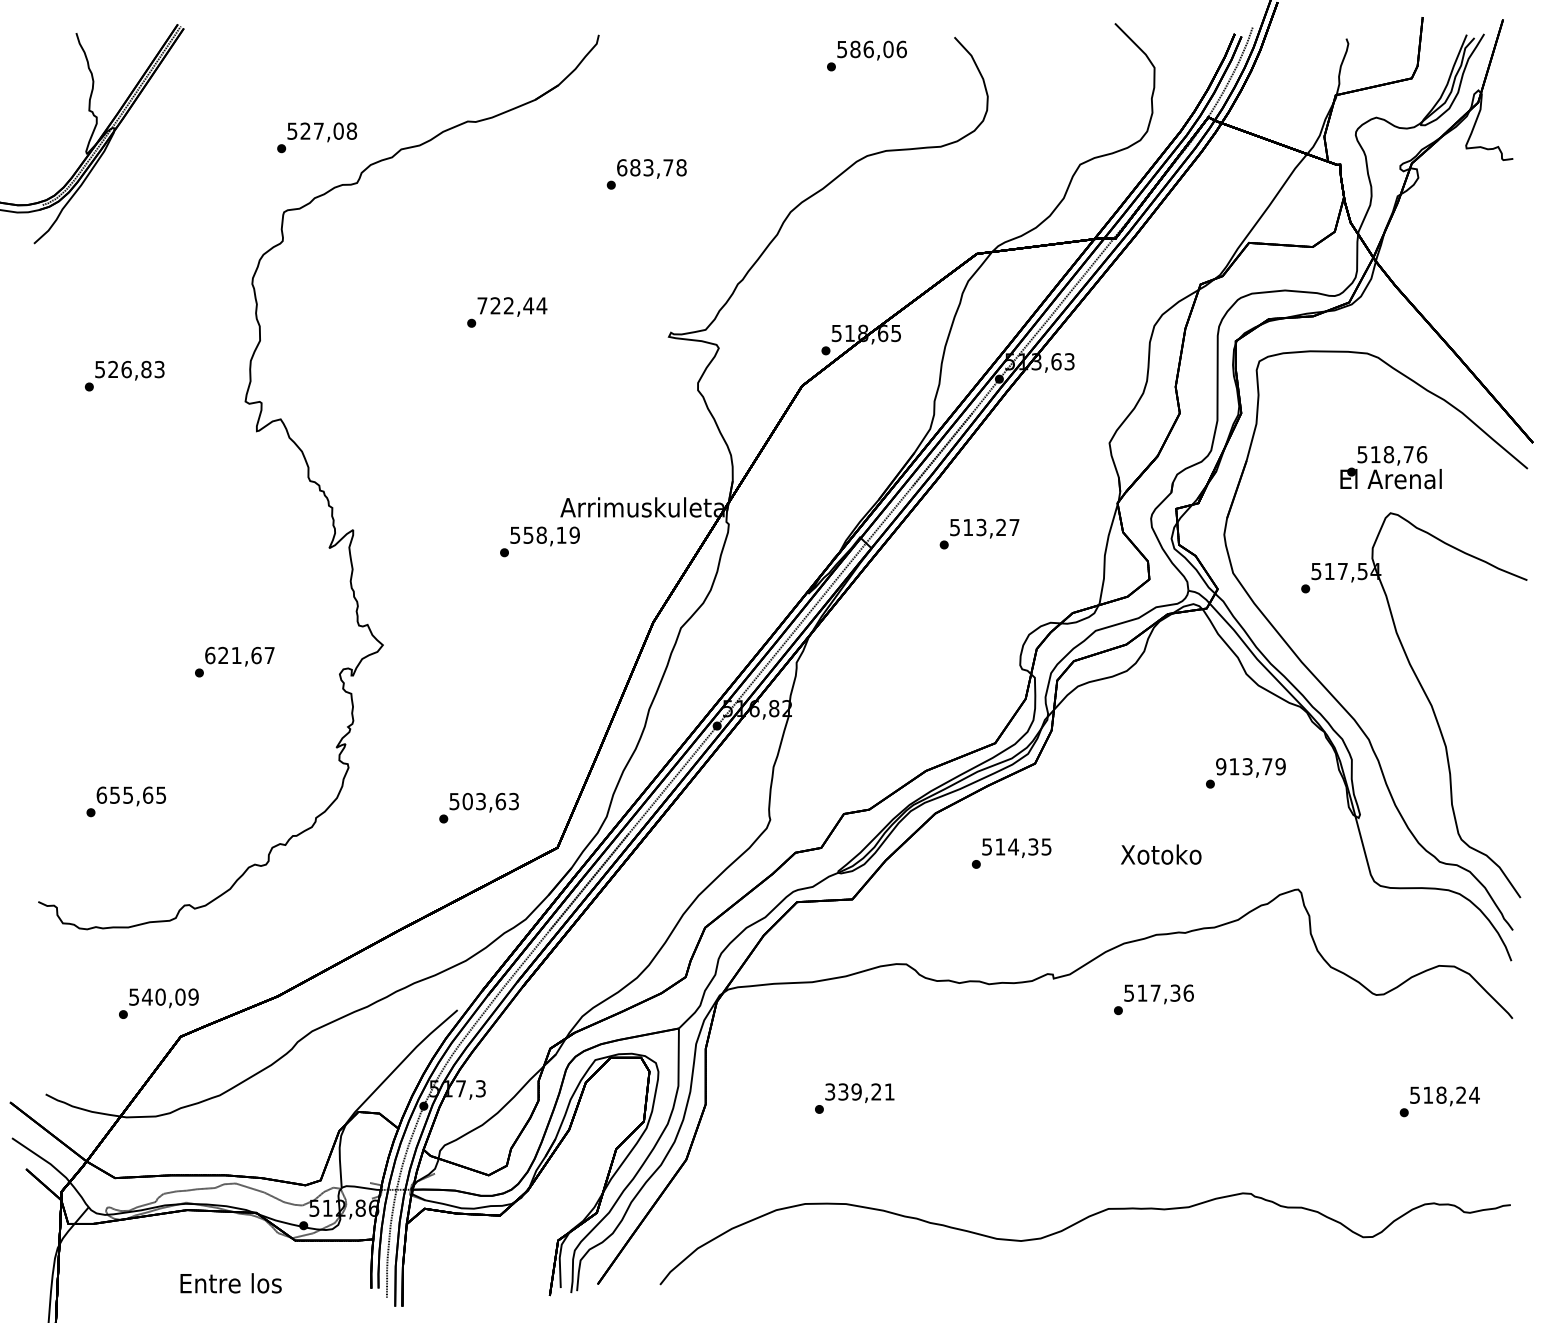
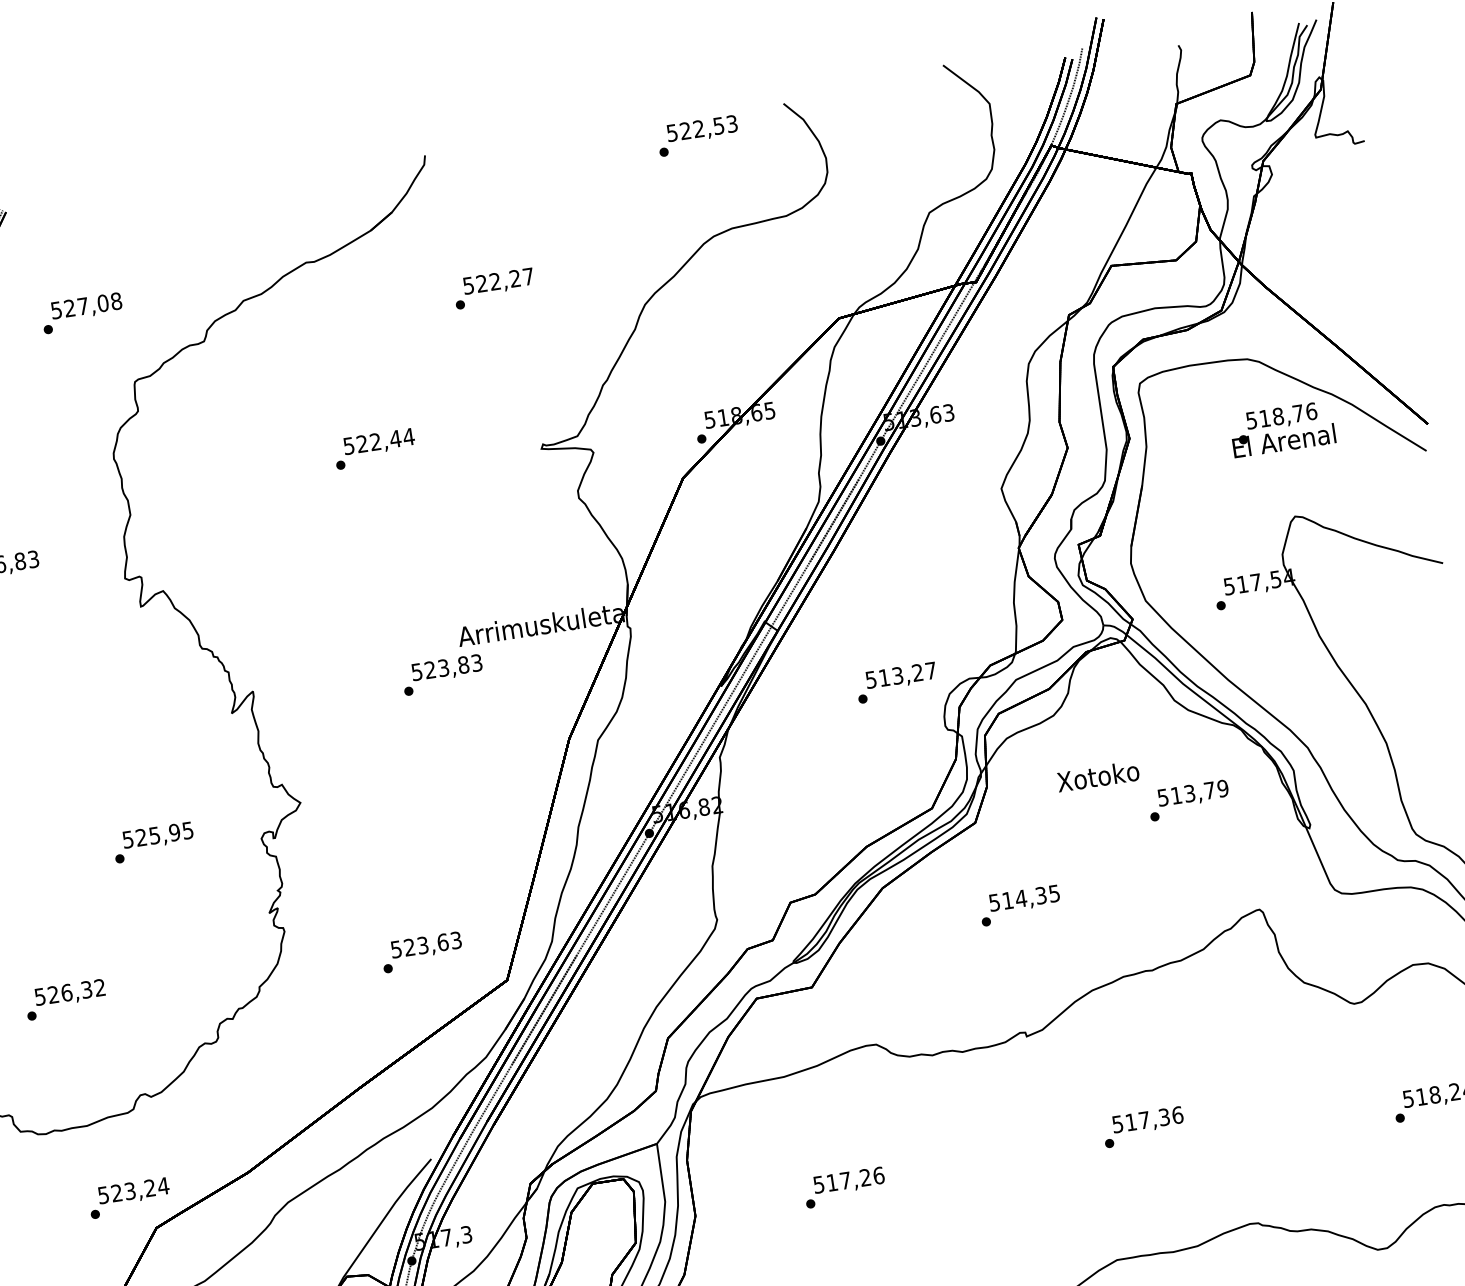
text: (878, 49) -> (708, 127), 586,06 -> 522,53
text: (317, 137) -> (82, 312), moved
text: (651, 167) -> (498, 280), 683,78 -> 522,27
text: (482, 305) -> (349, 445), 722,44 -> 522,44
text: (1390, 467) -> (1281, 429), moved
text: (979, 533) -> (896, 682), moved
text: (551, 534) -> (453, 665), 558,19 -> 523,83
text: (239, 655) -> (157, 835), 621,67 -> 525,95
text: (1221, 766) -> (1163, 797), 913,79 -> 513,79
text: (131, 794) -> (70, 991), 655,65 -> 526,32
text: (467, 801) -> (409, 947), 503,63 -> 523,63
text: (1011, 853) -> (1020, 905), moved
text: (1161, 854) -> (1098, 776), moved
text: (170, 996) -> (140, 1189), 540,09 -> 523,24
text: (1153, 999) -> (1143, 1126), moved
text: (859, 1091) -> (848, 1179), 339,21 -> 517,26

